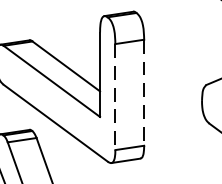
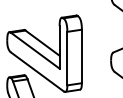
line: (143, 92) -> (81, 56), dashed -> solid
line: (115, 96) -> (67, 58), dashed -> solid

